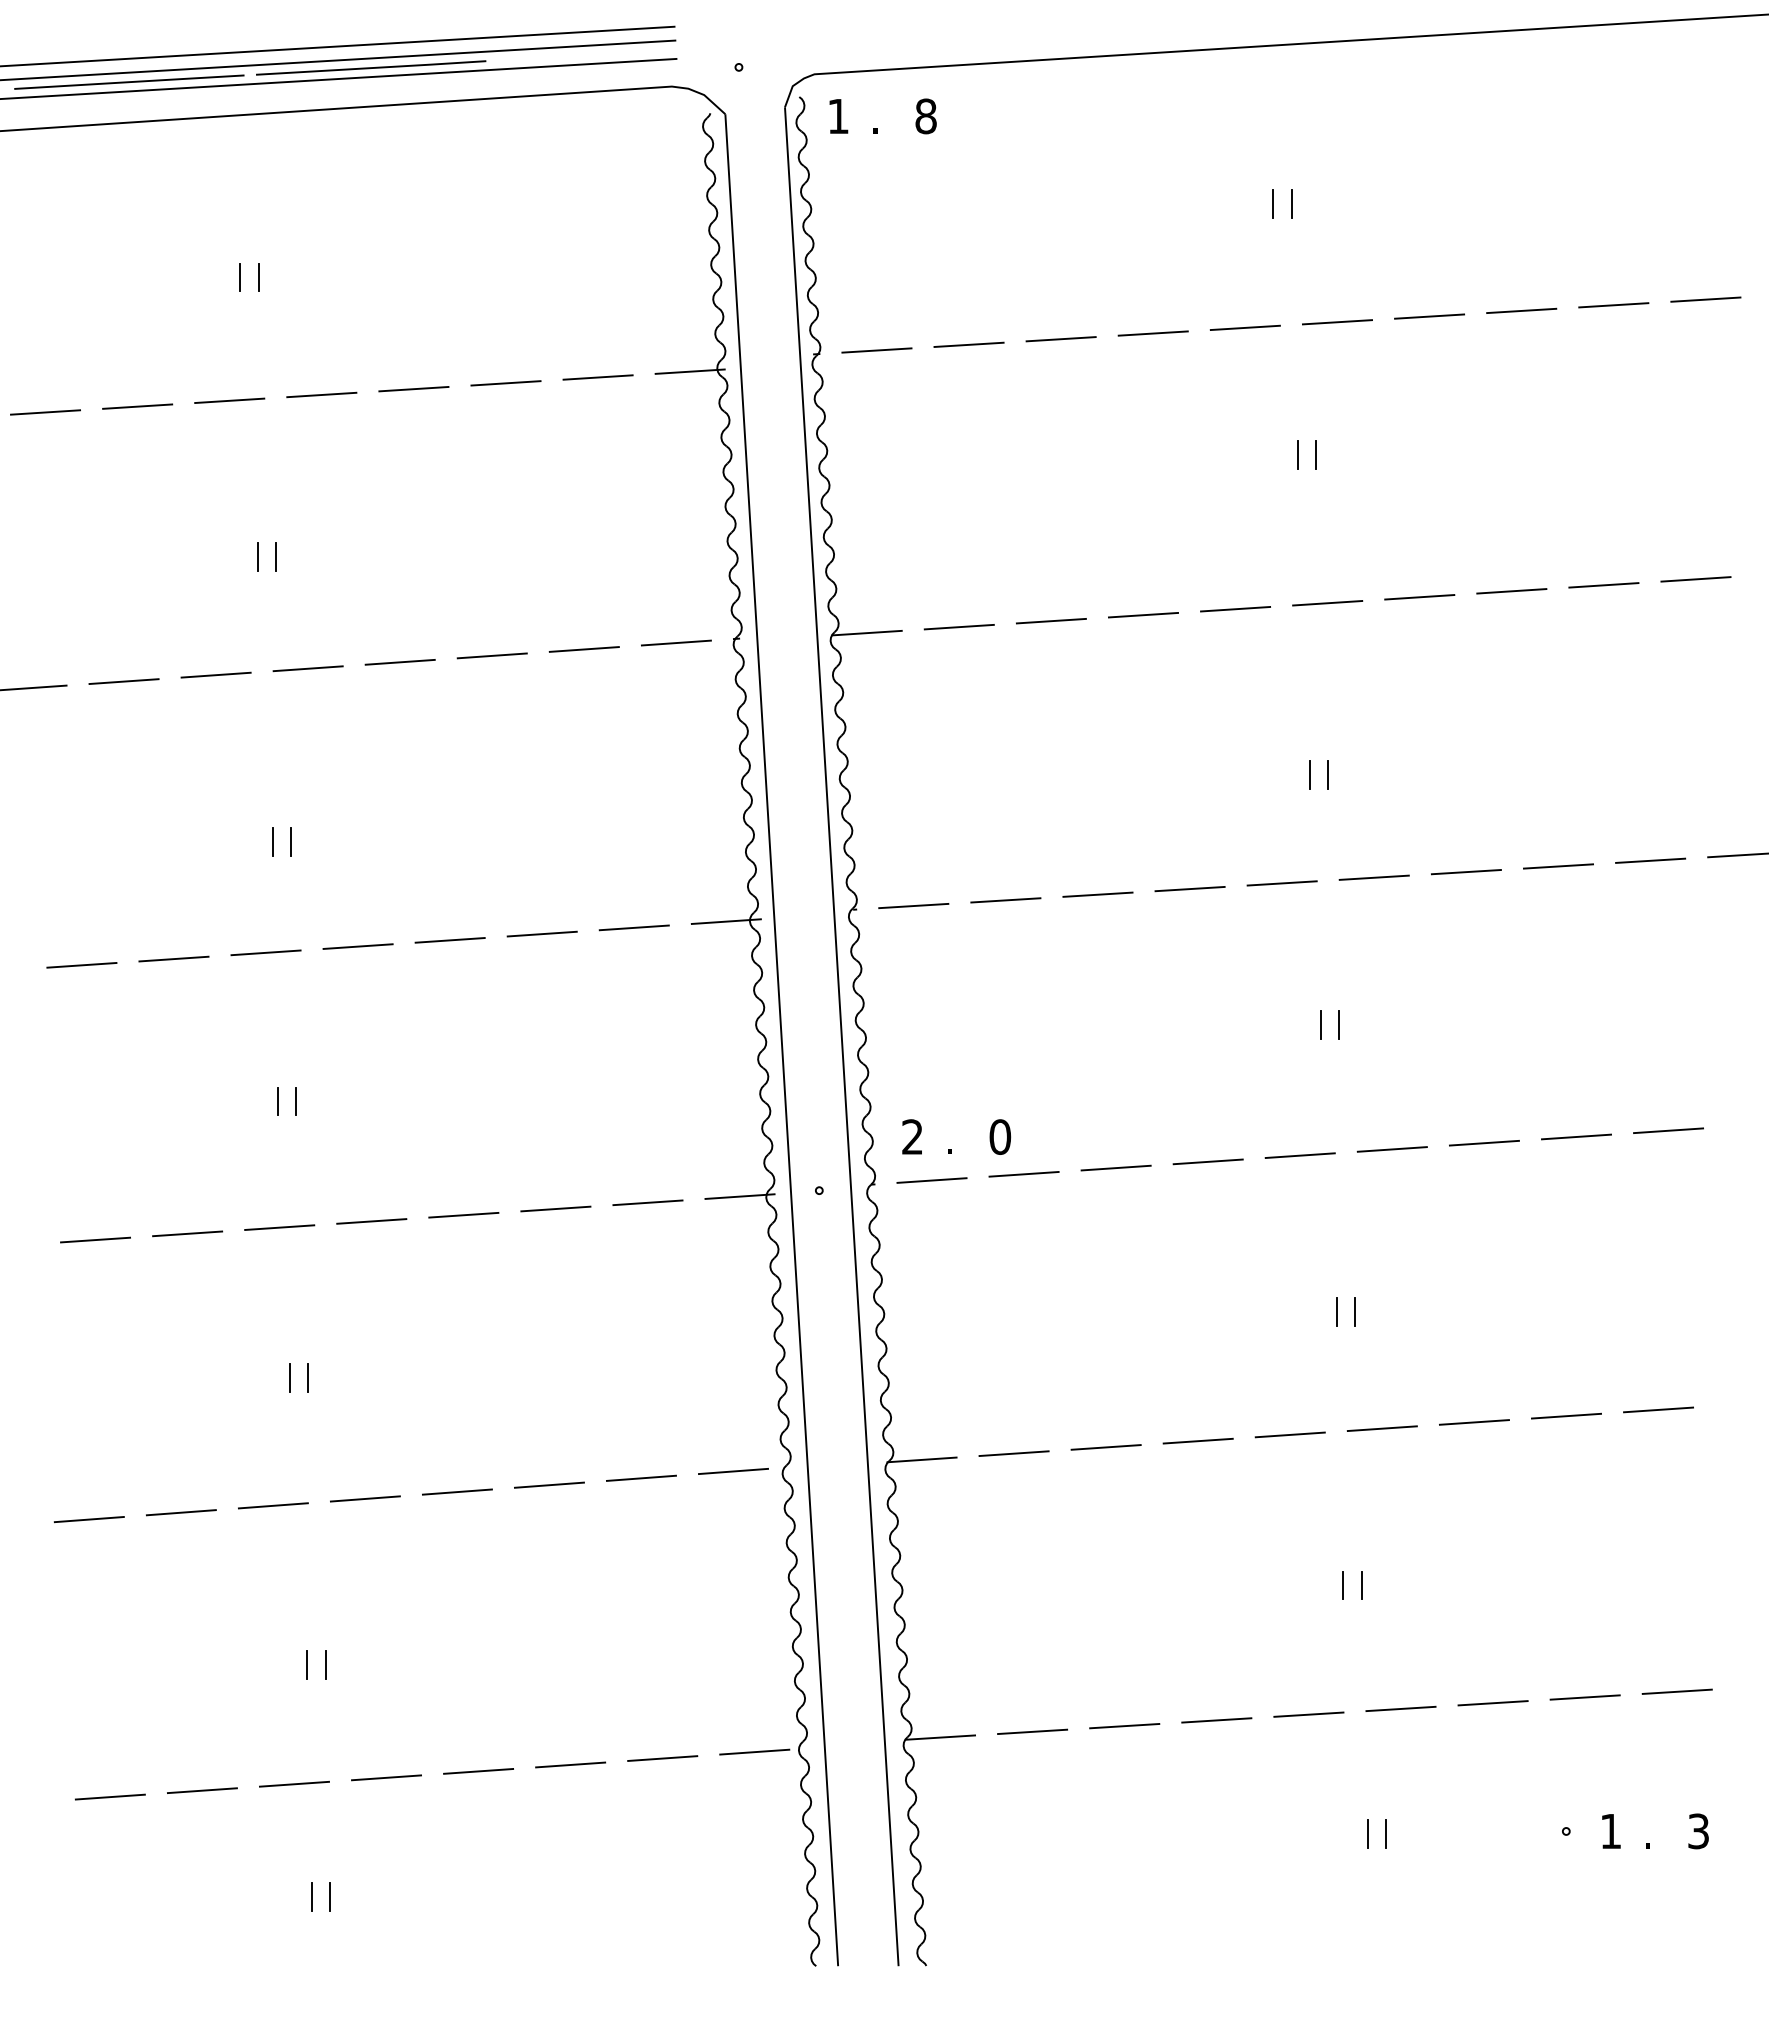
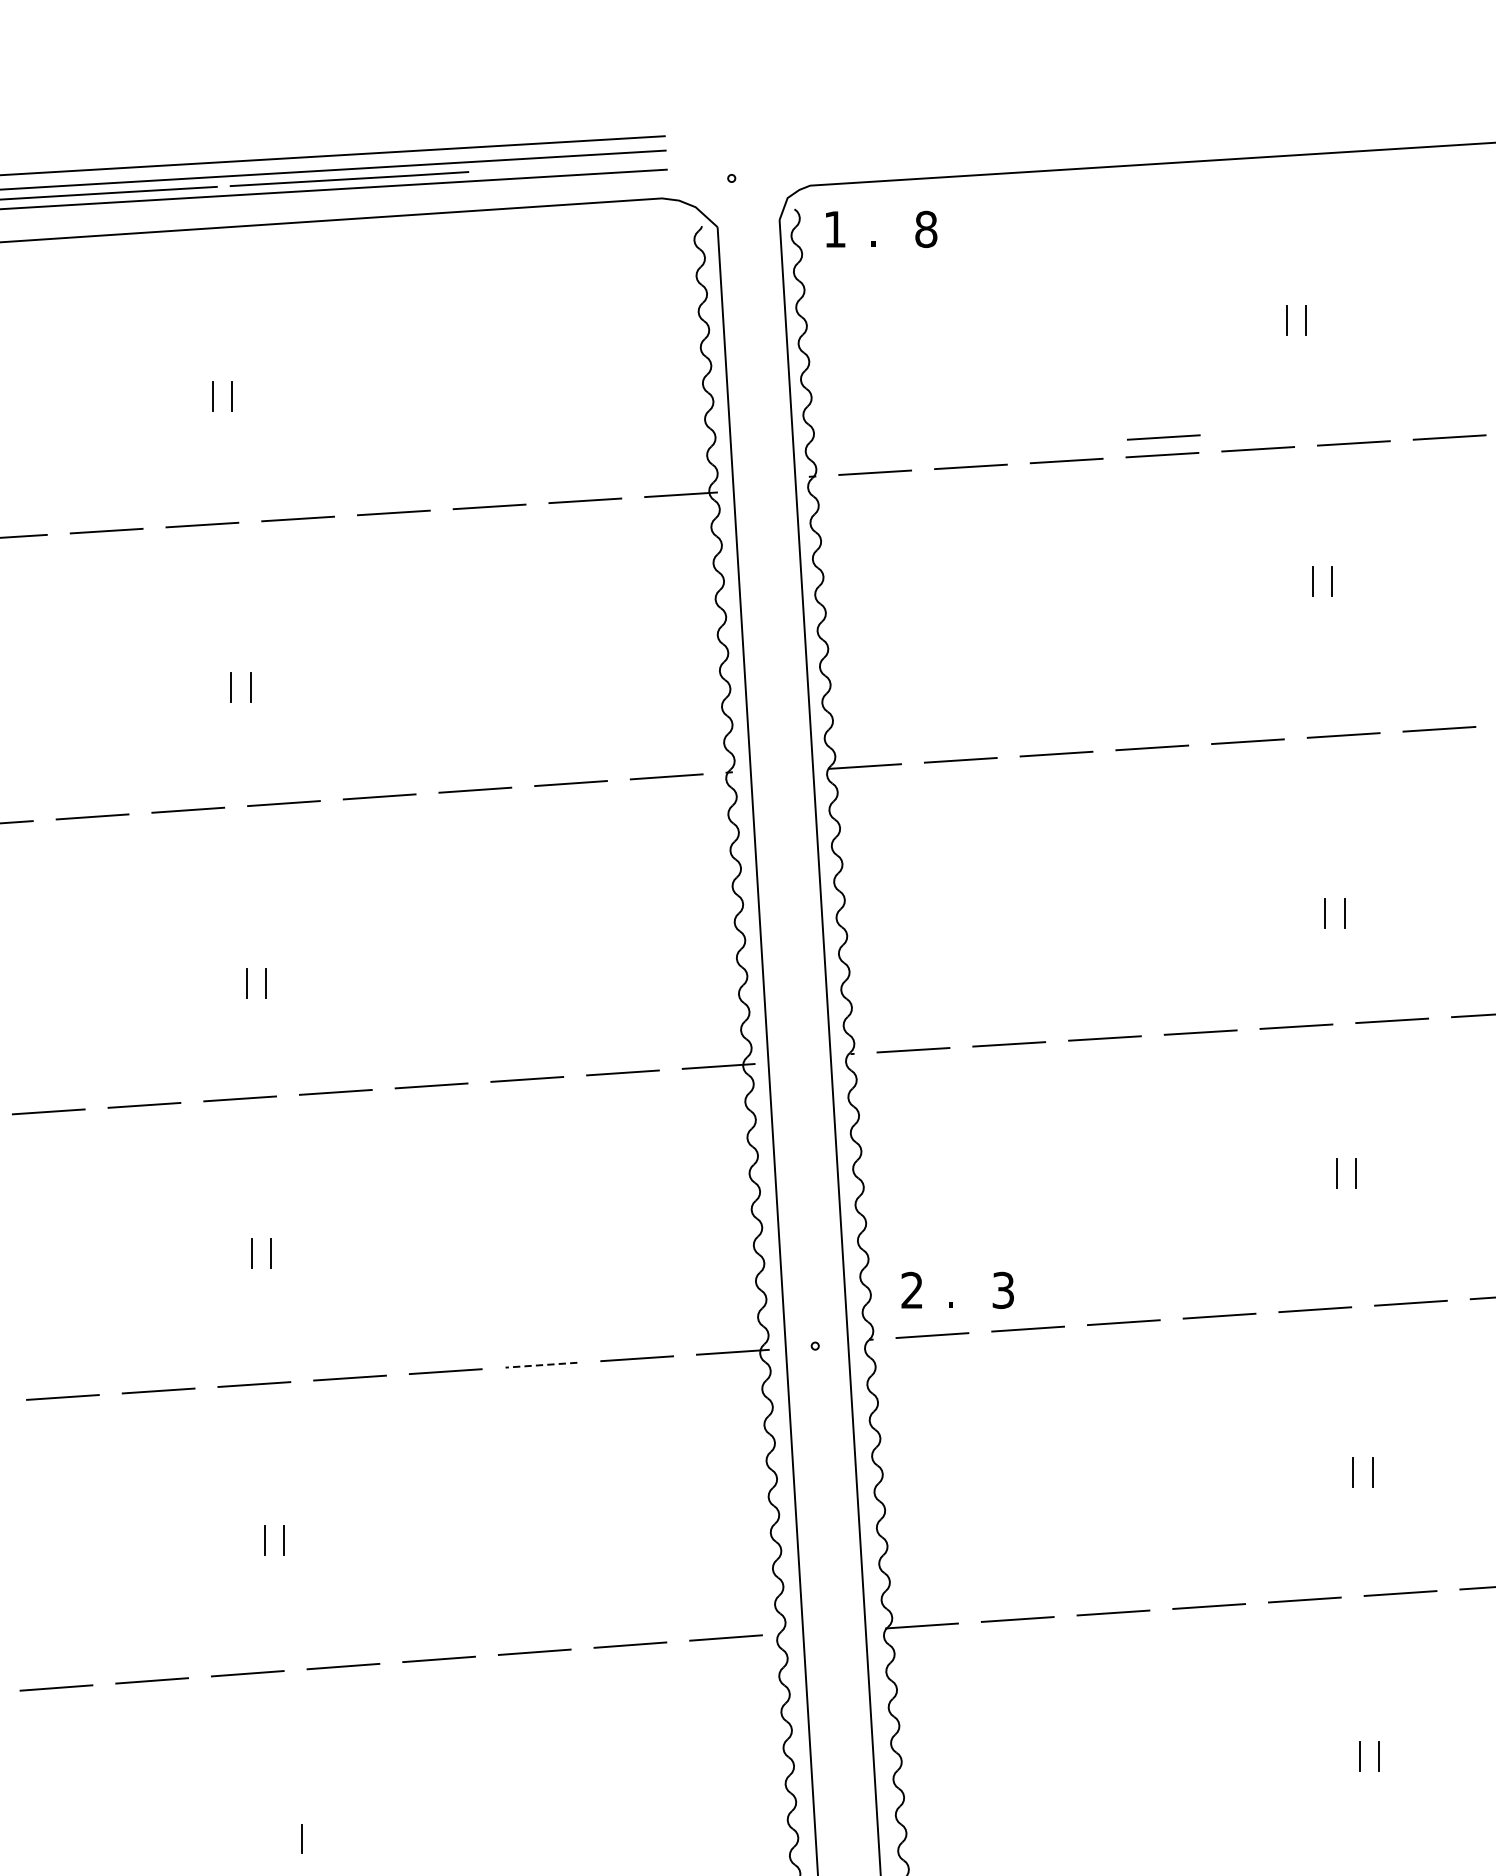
line: (1154, 316) -> (1163, 437), added
text: (1000, 1136) -> (1003, 1289), 0 -> 3
line: (555, 1209) -> (541, 1365), solid -> dashed
line: (307, 1664) -> (283, 1838), removed

